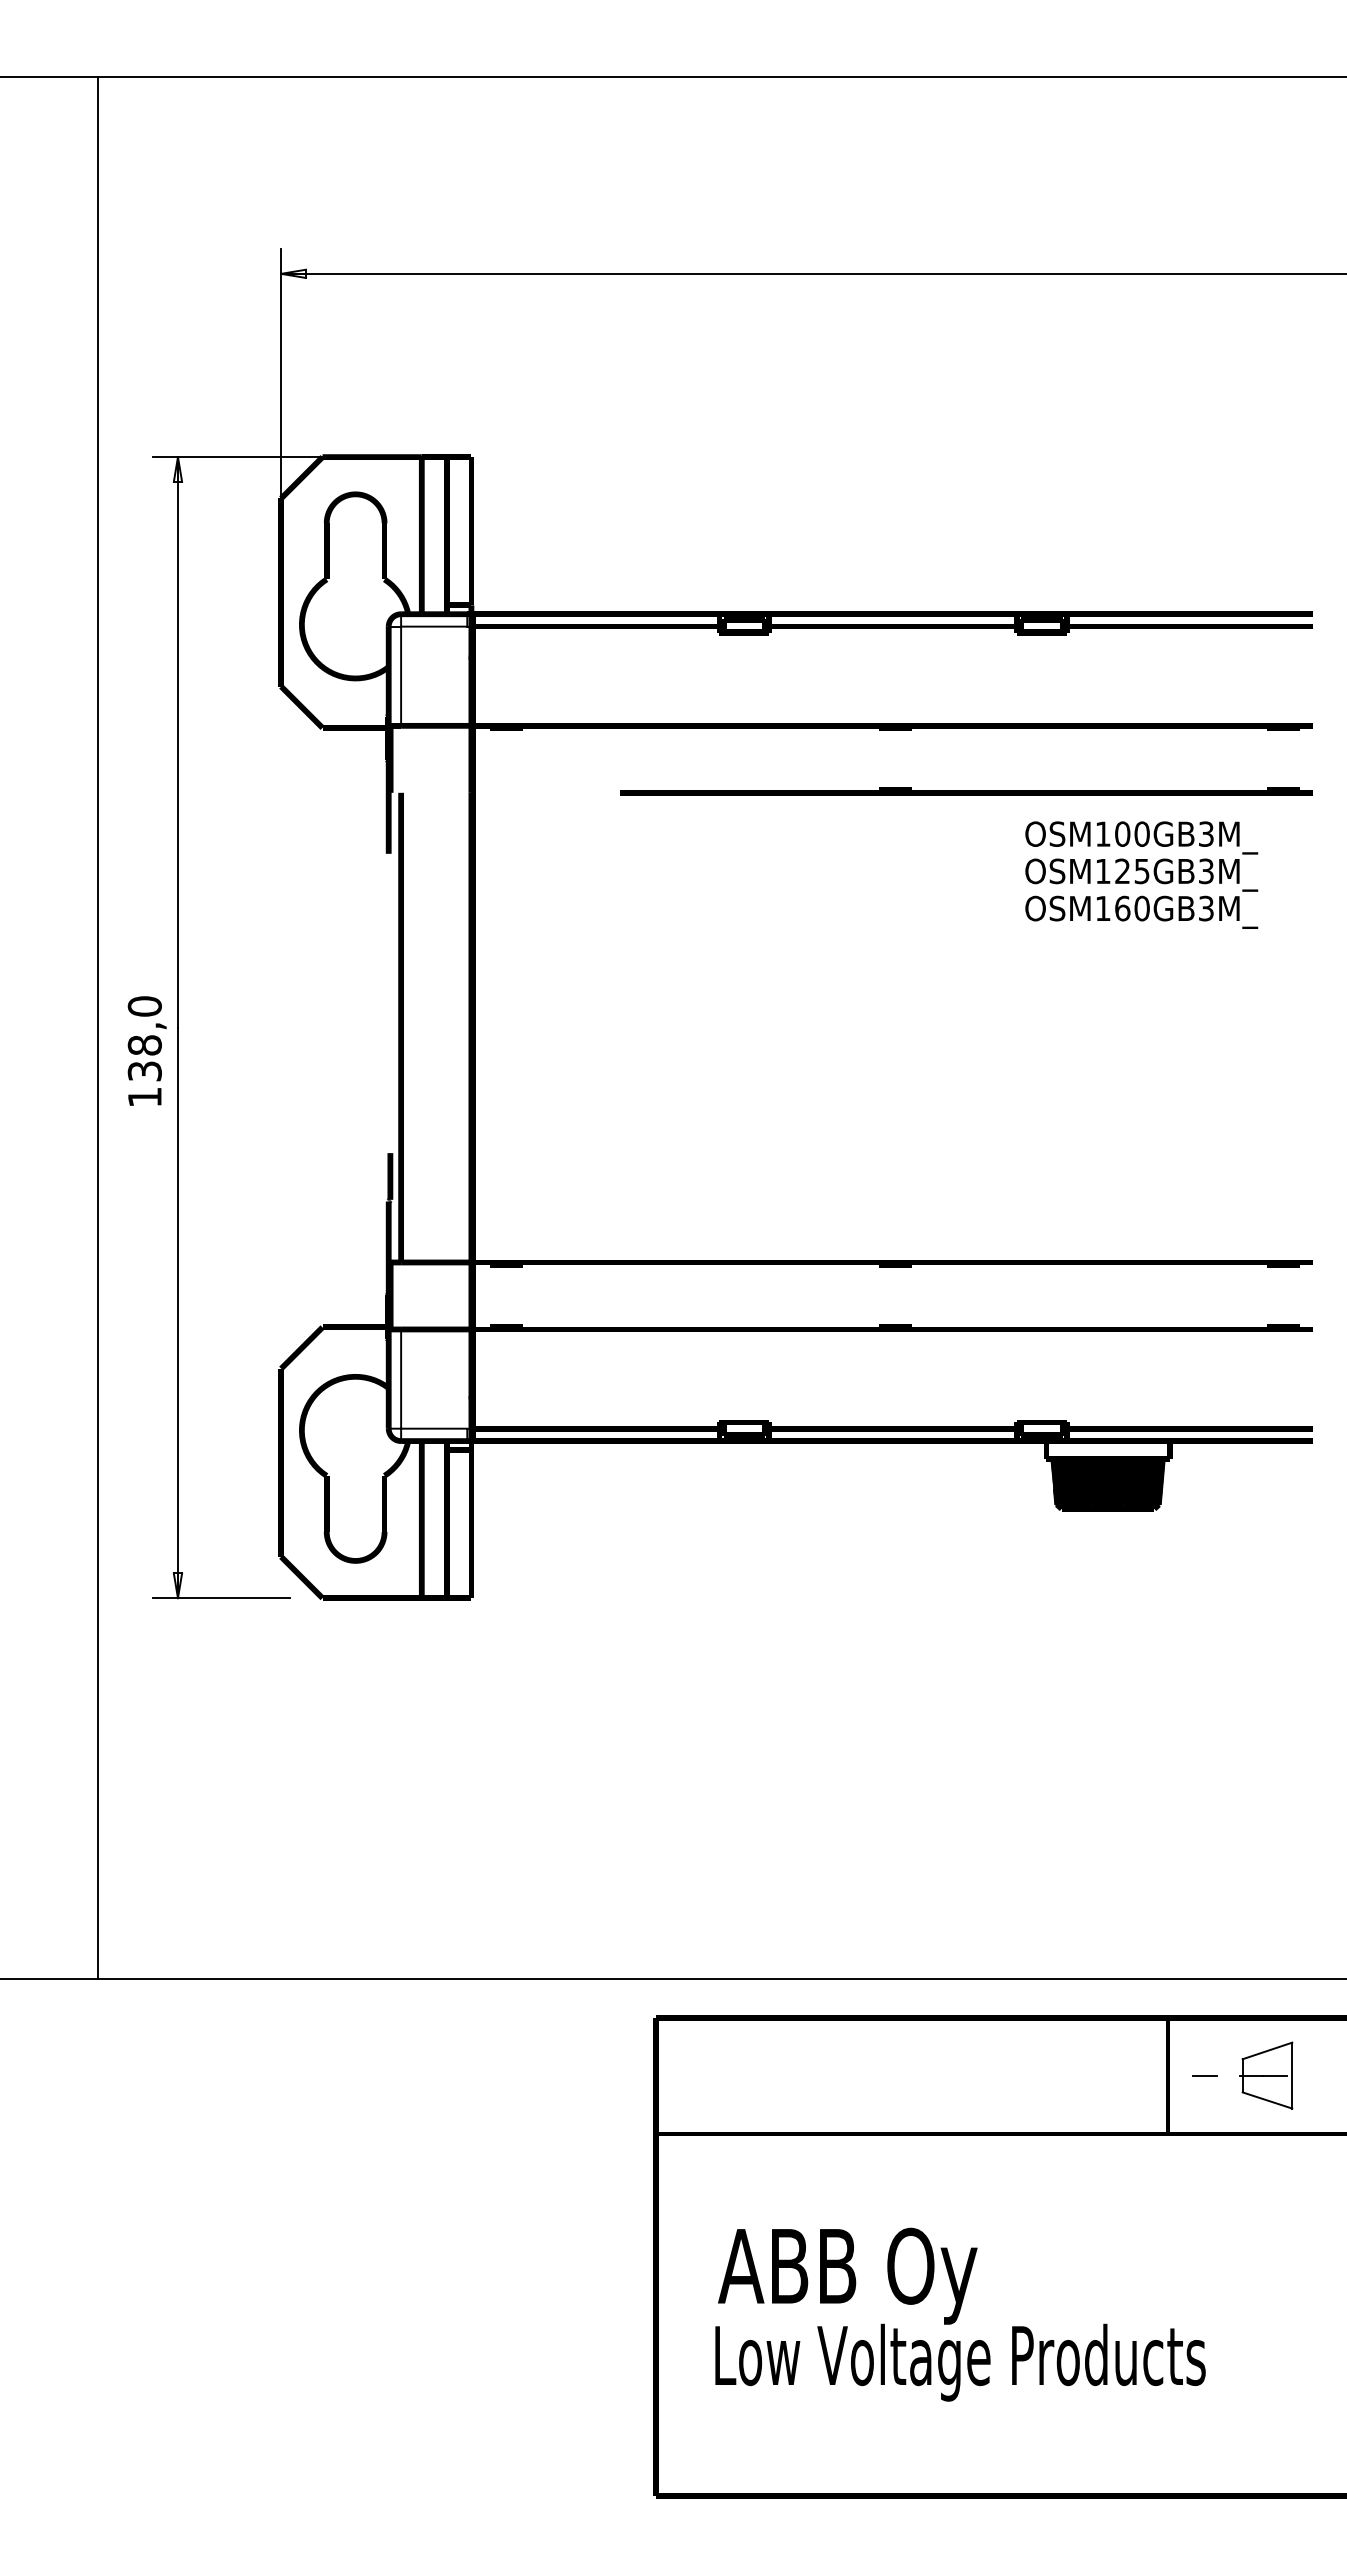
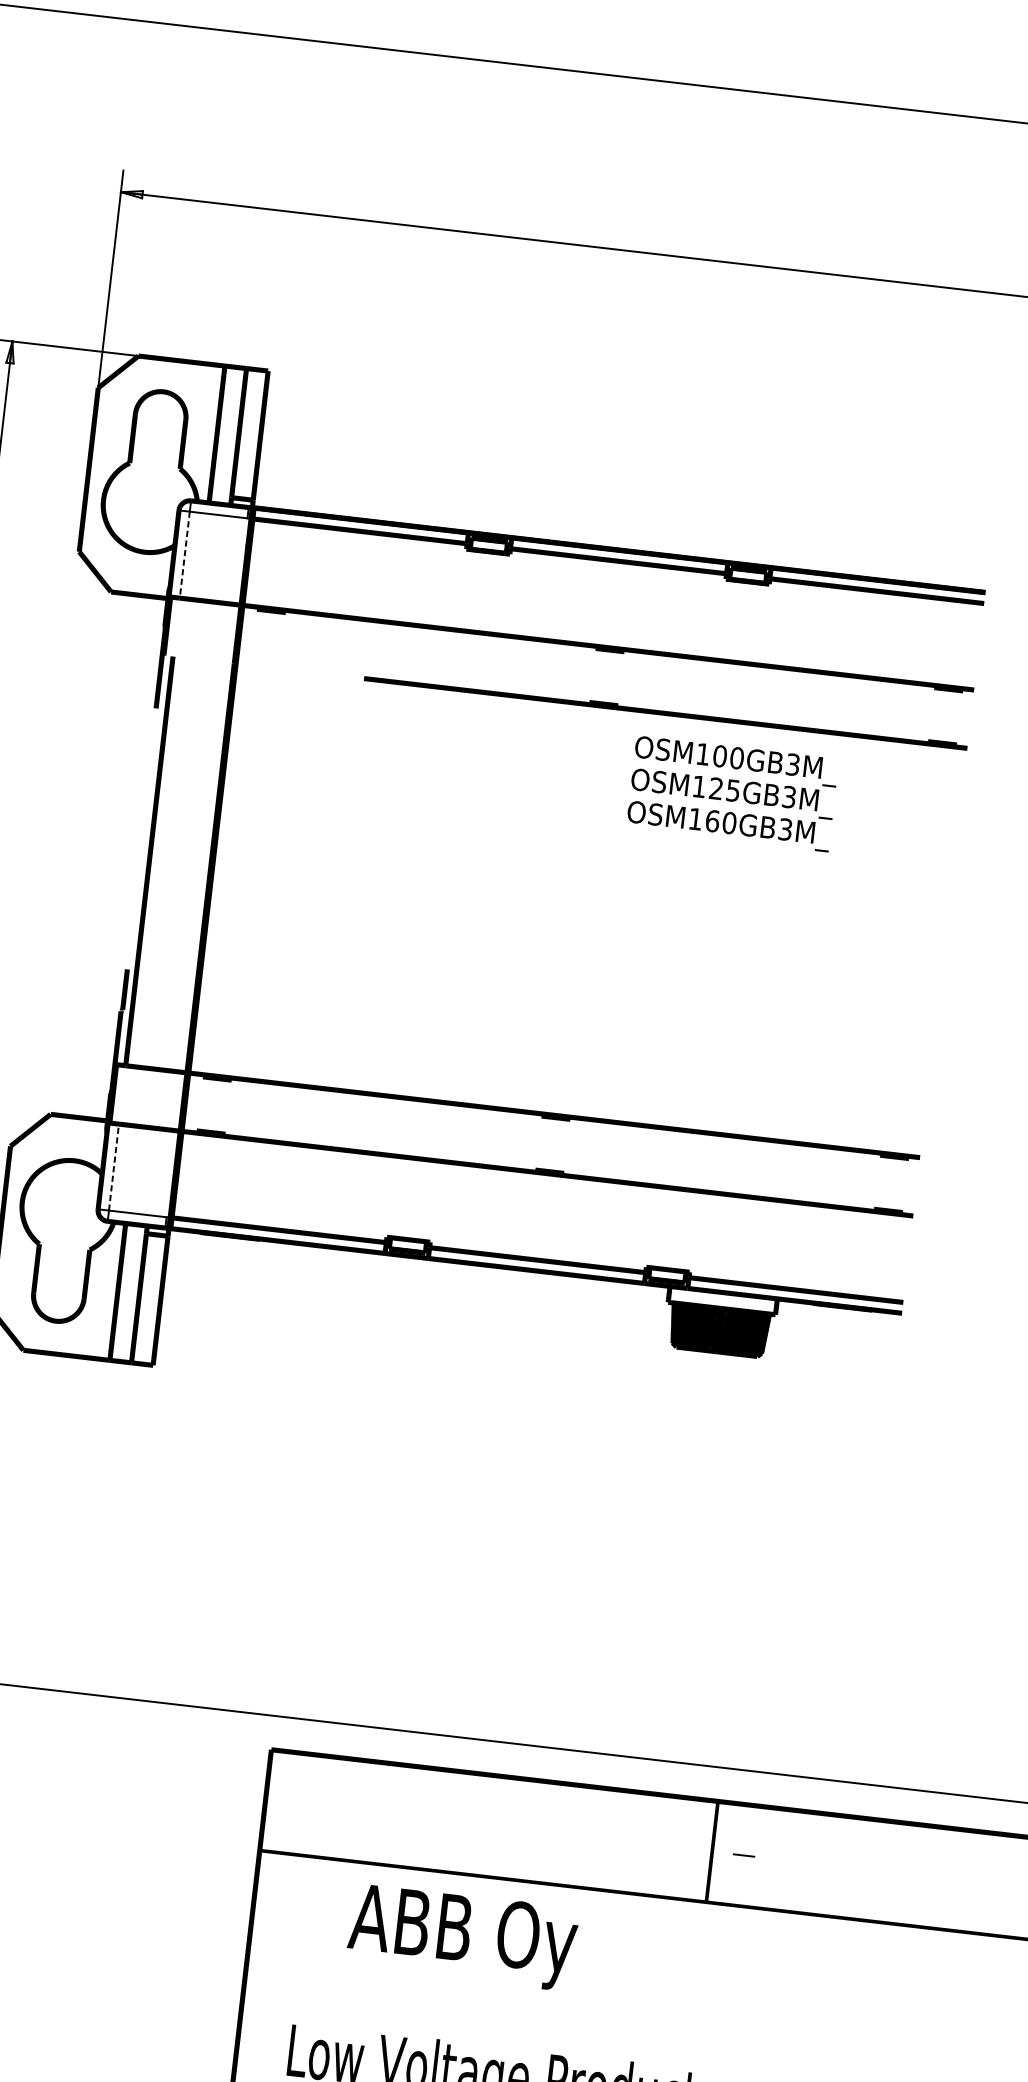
line: (401, 676) -> (185, 555), solid -> dashed
text: (1141, 874) -> (732, 793), moved
line: (401, 1379) -> (114, 1167), solid -> dashed
part: (1266, 2075) -> (797, 1861), removed
text: (847, 2275) -> (462, 1936), moved

